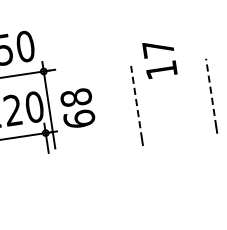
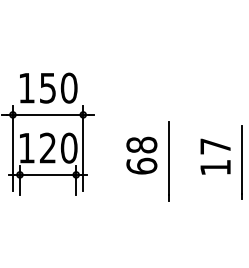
text: (159, 58) -> (215, 156), moved
line: (211, 92) -> (242, 159), dashed -> solid
line: (136, 102) -> (168, 158), dashed -> solid
text: (77, 108) -> (141, 155), moved

